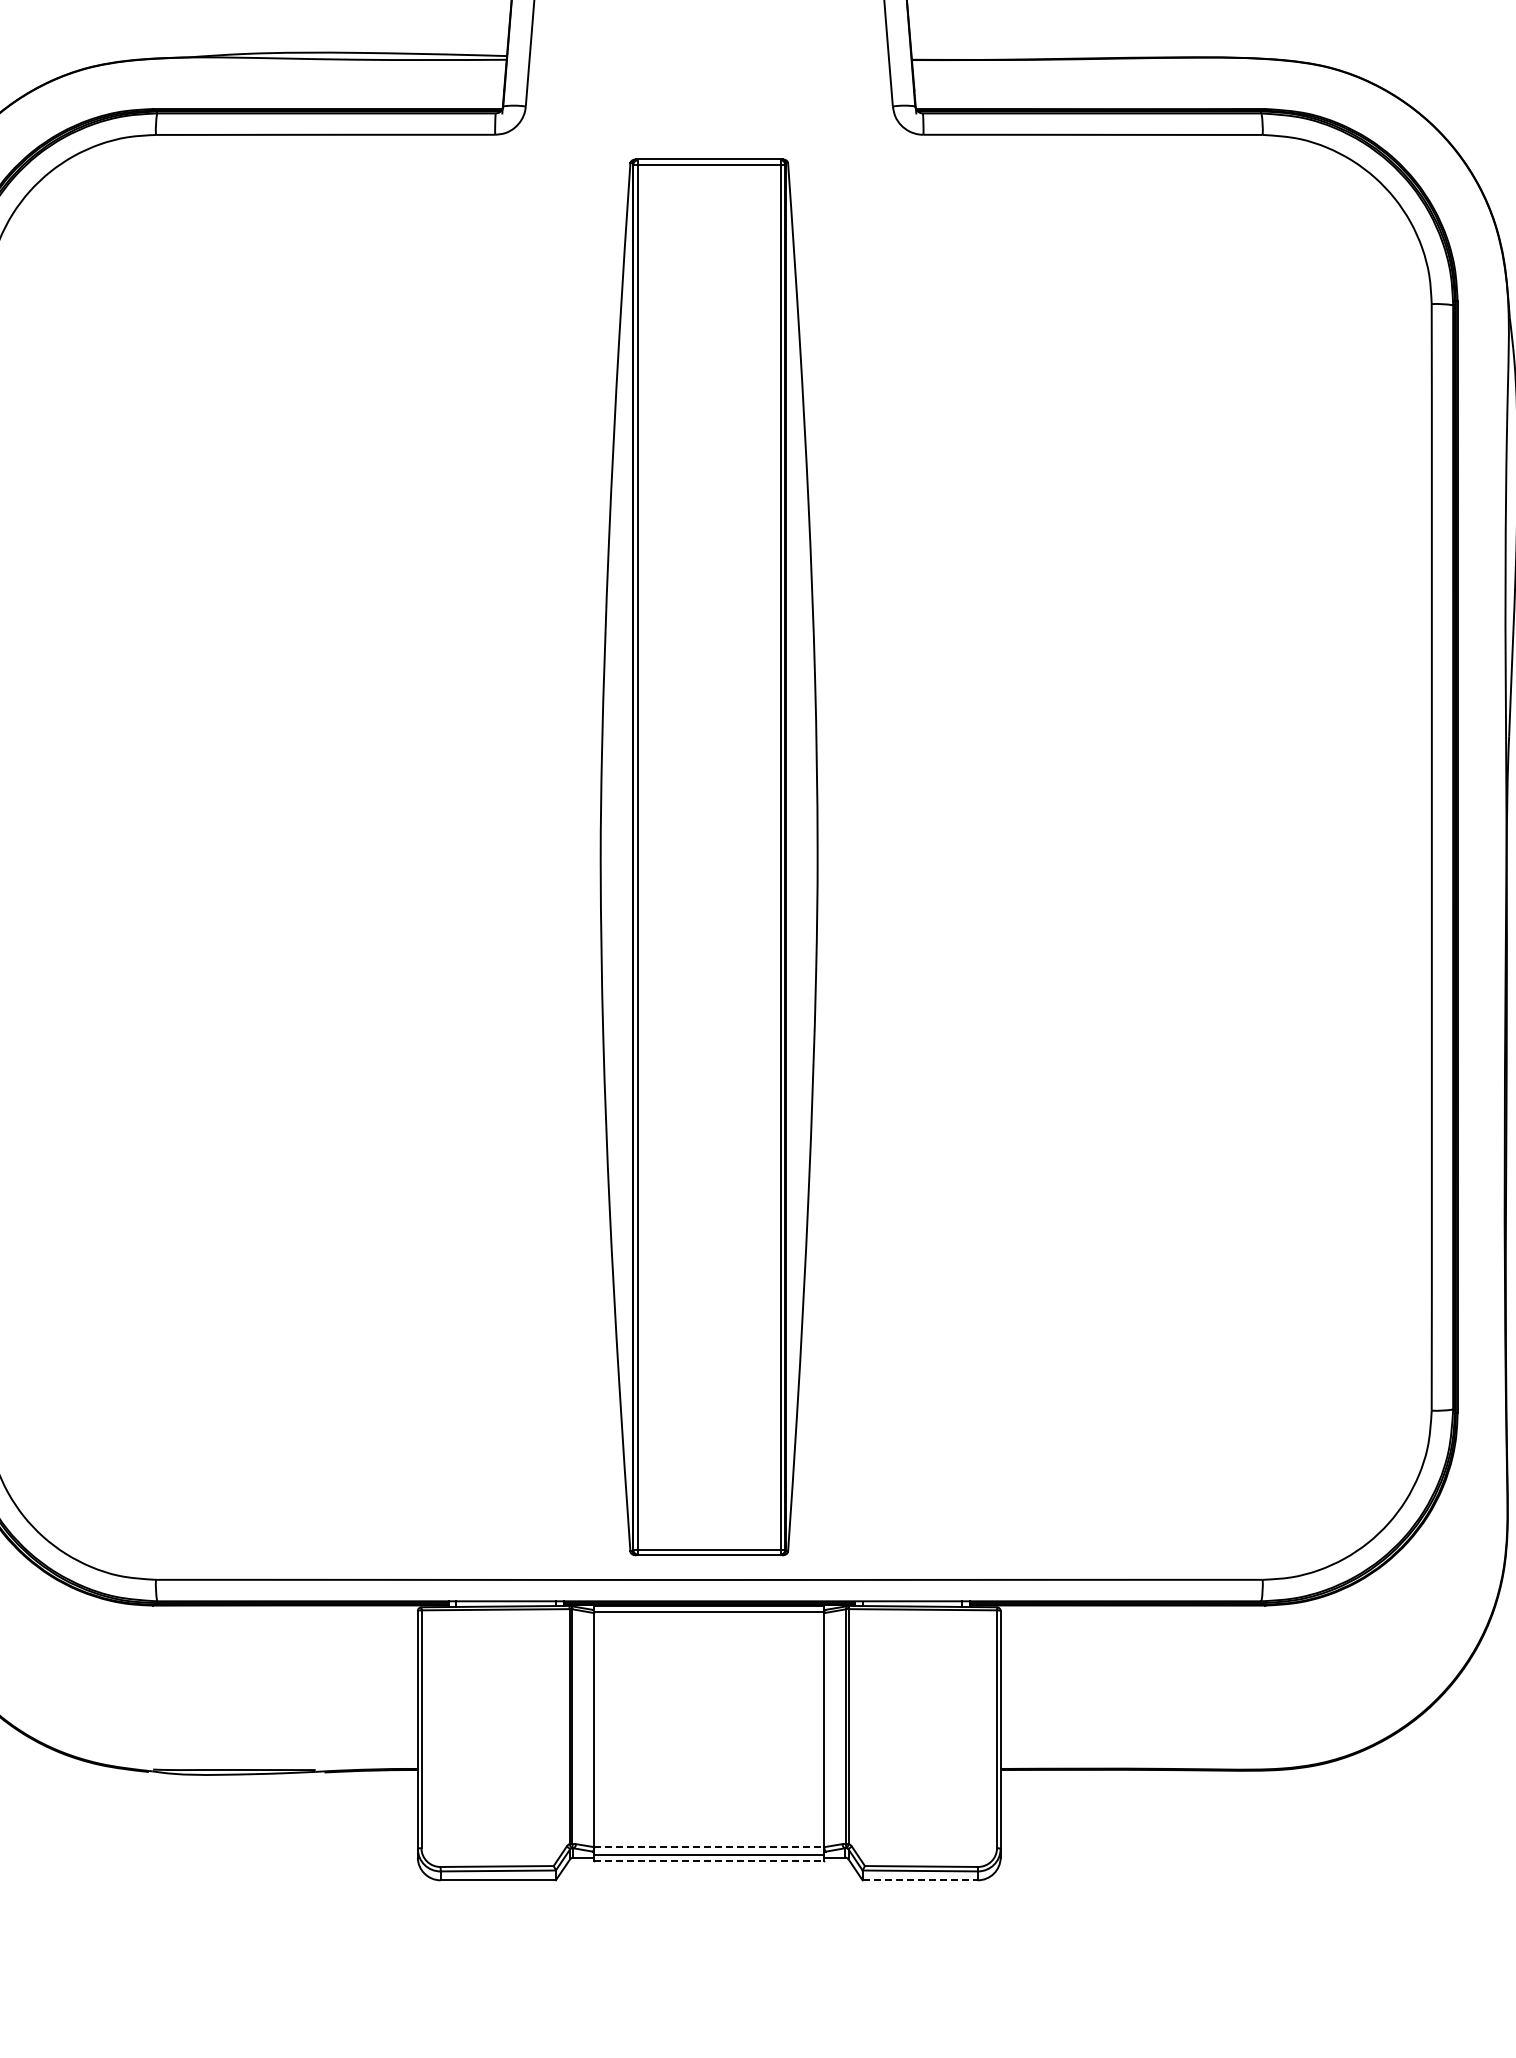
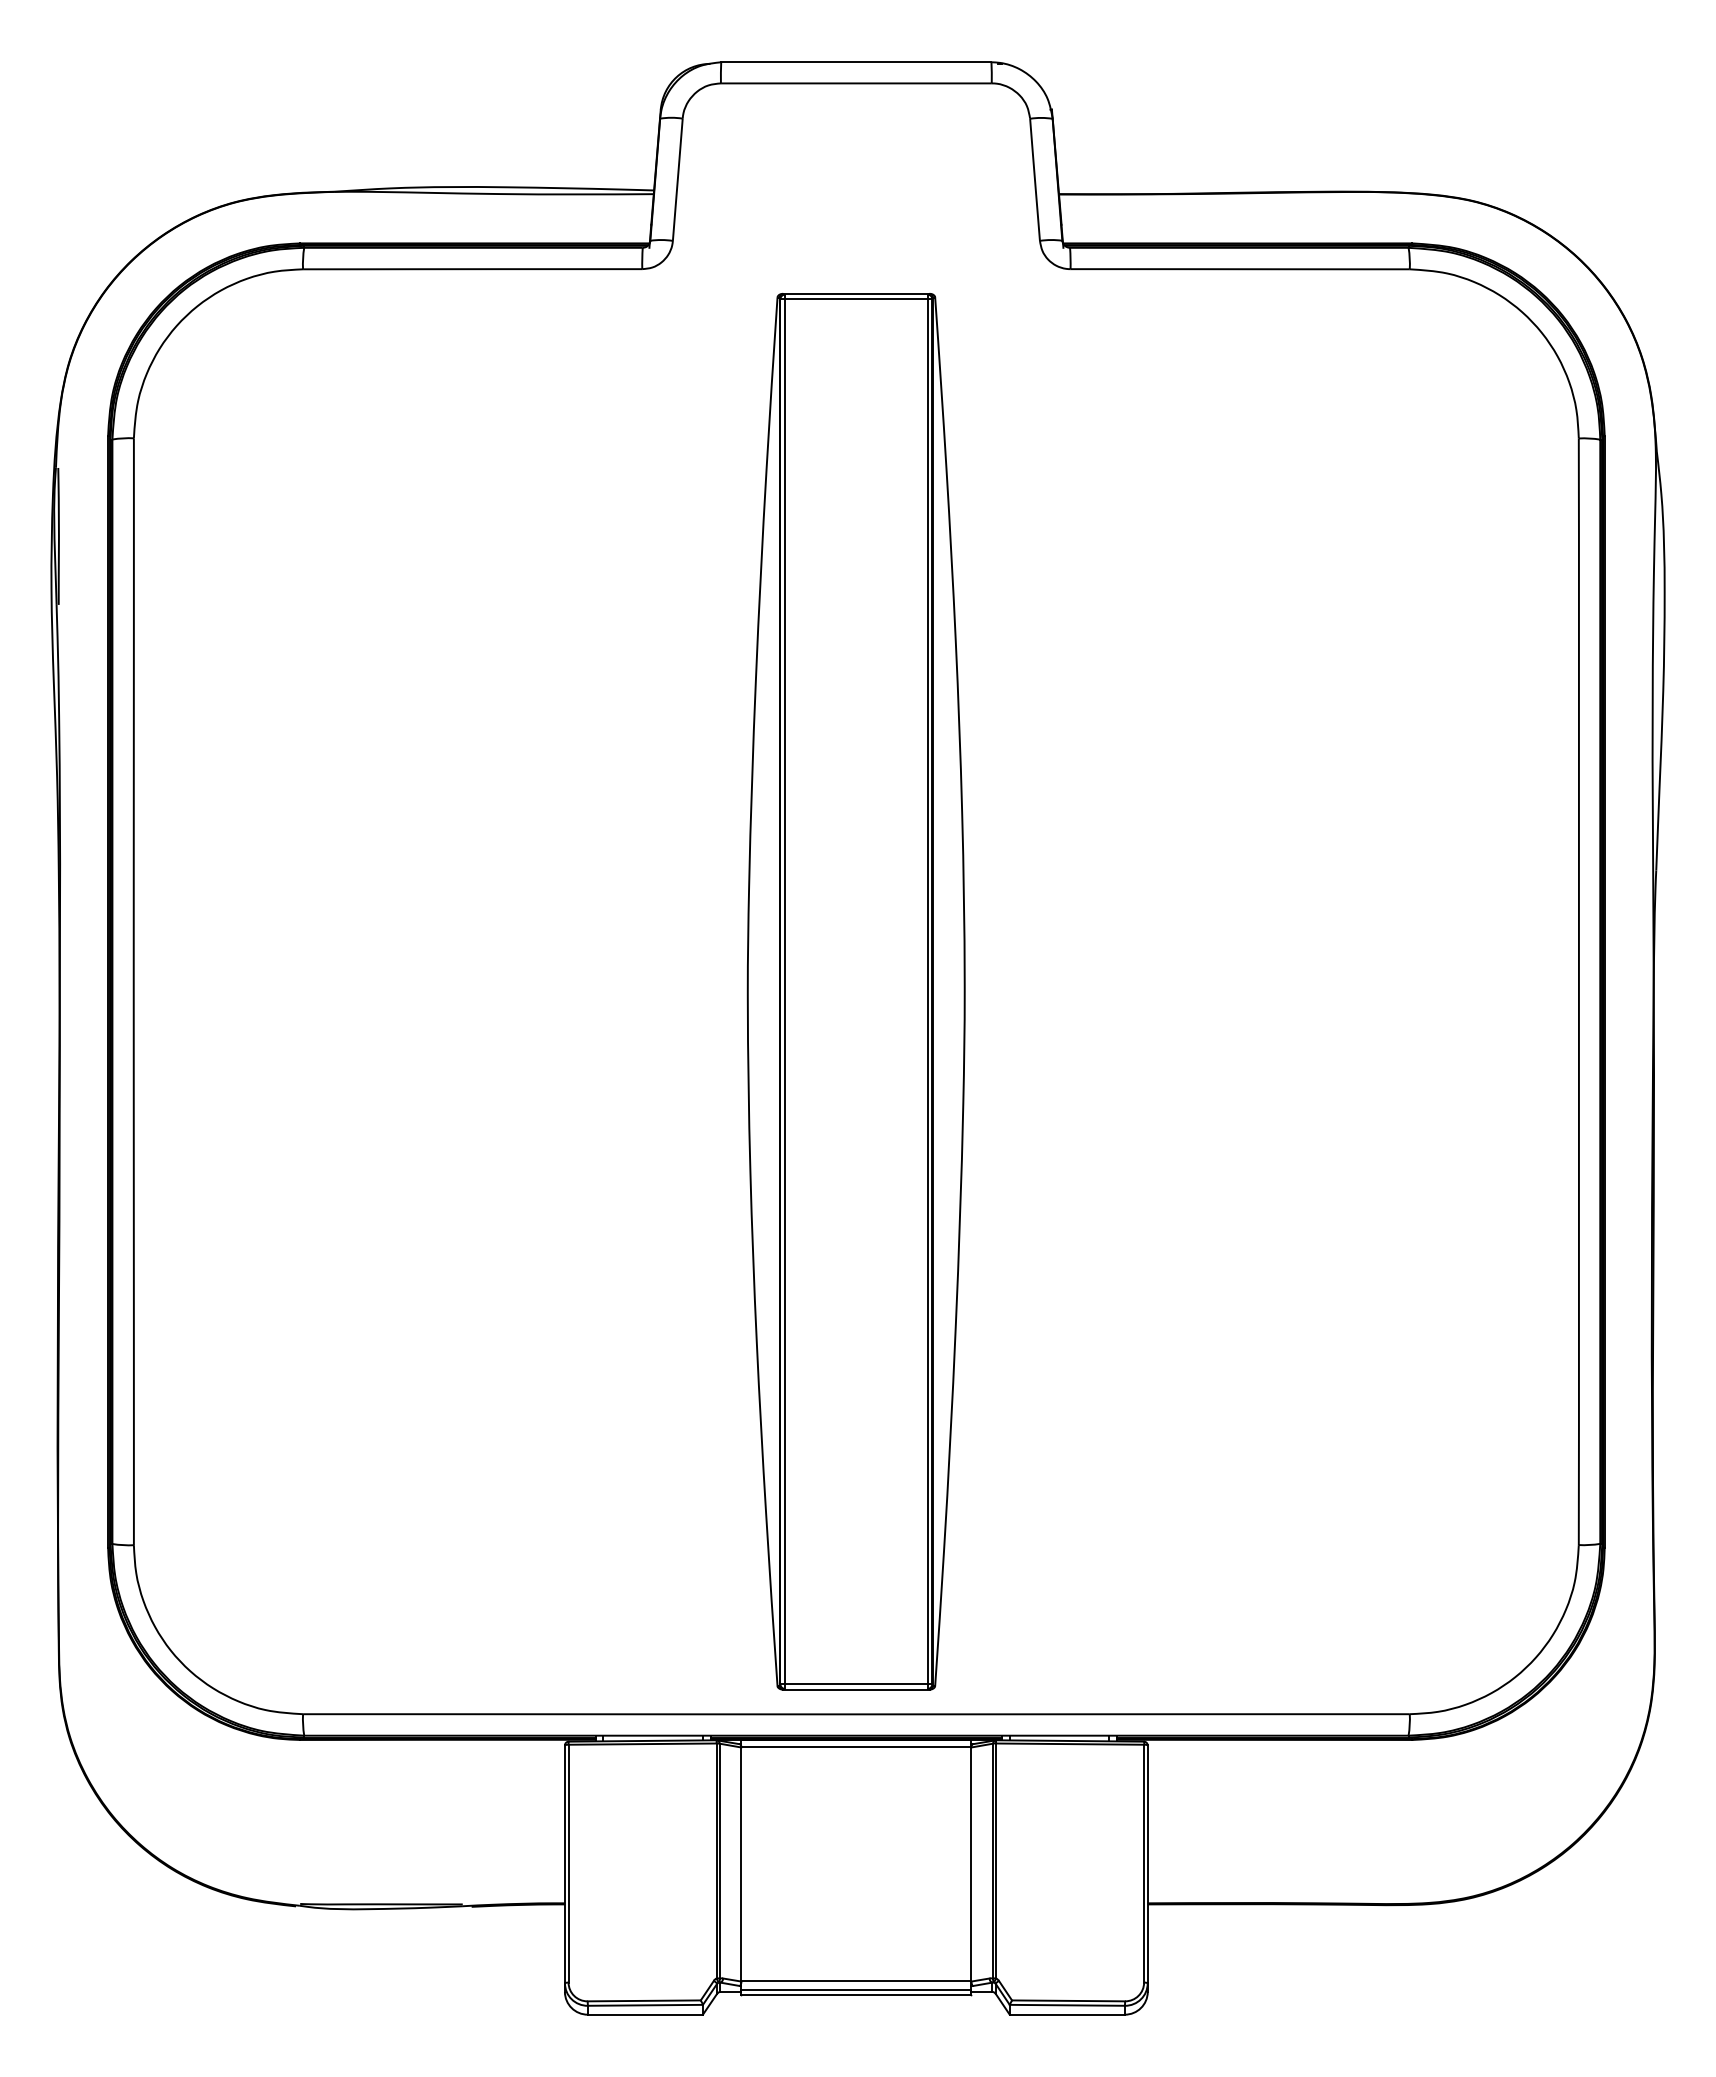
line: (709, 1846) -> (856, 1980), dashed -> solid
line: (709, 1861) -> (856, 1995), dashed -> solid
line: (920, 1880) -> (1067, 2014), dashed -> solid

